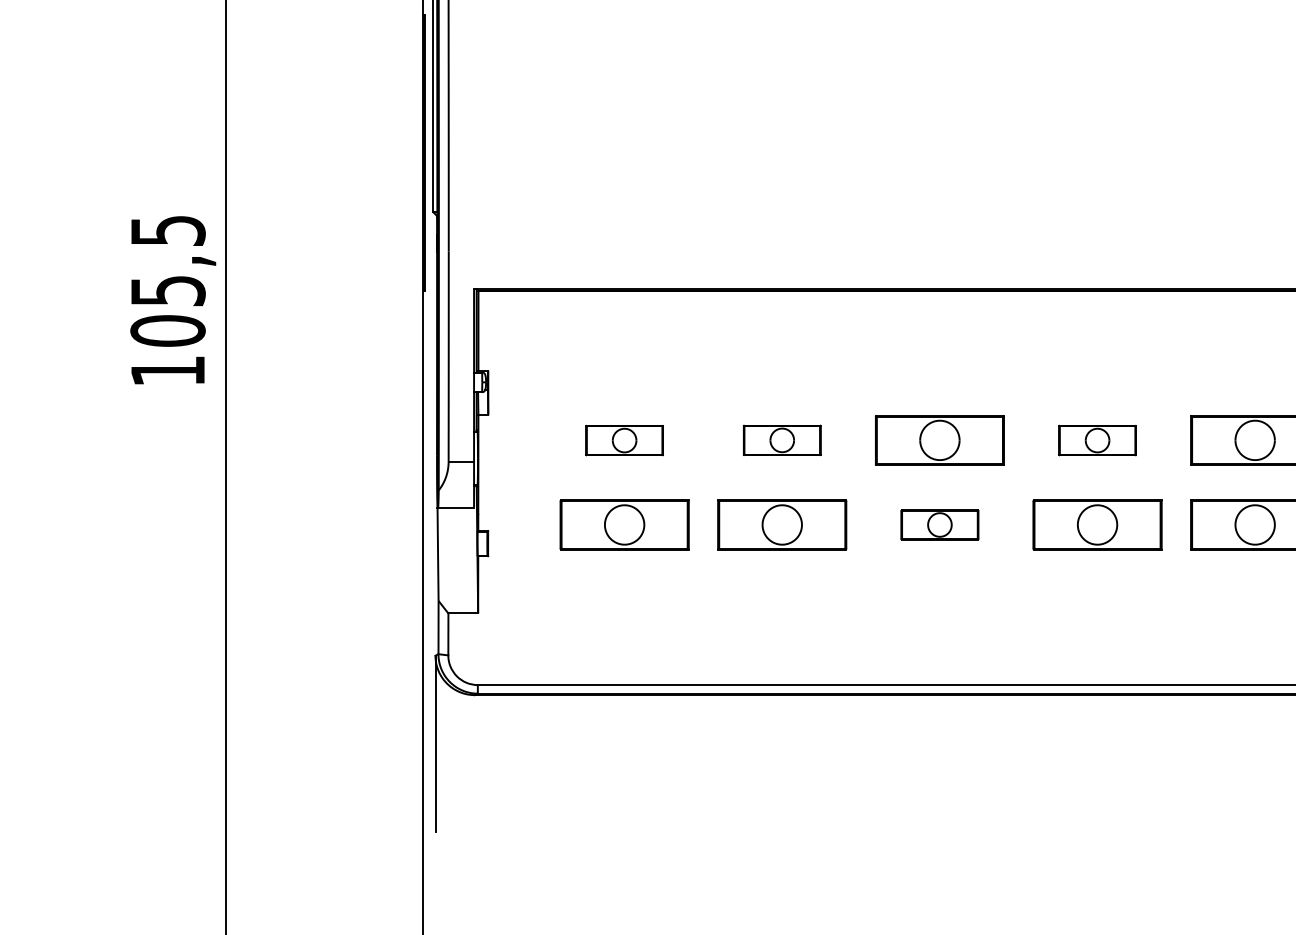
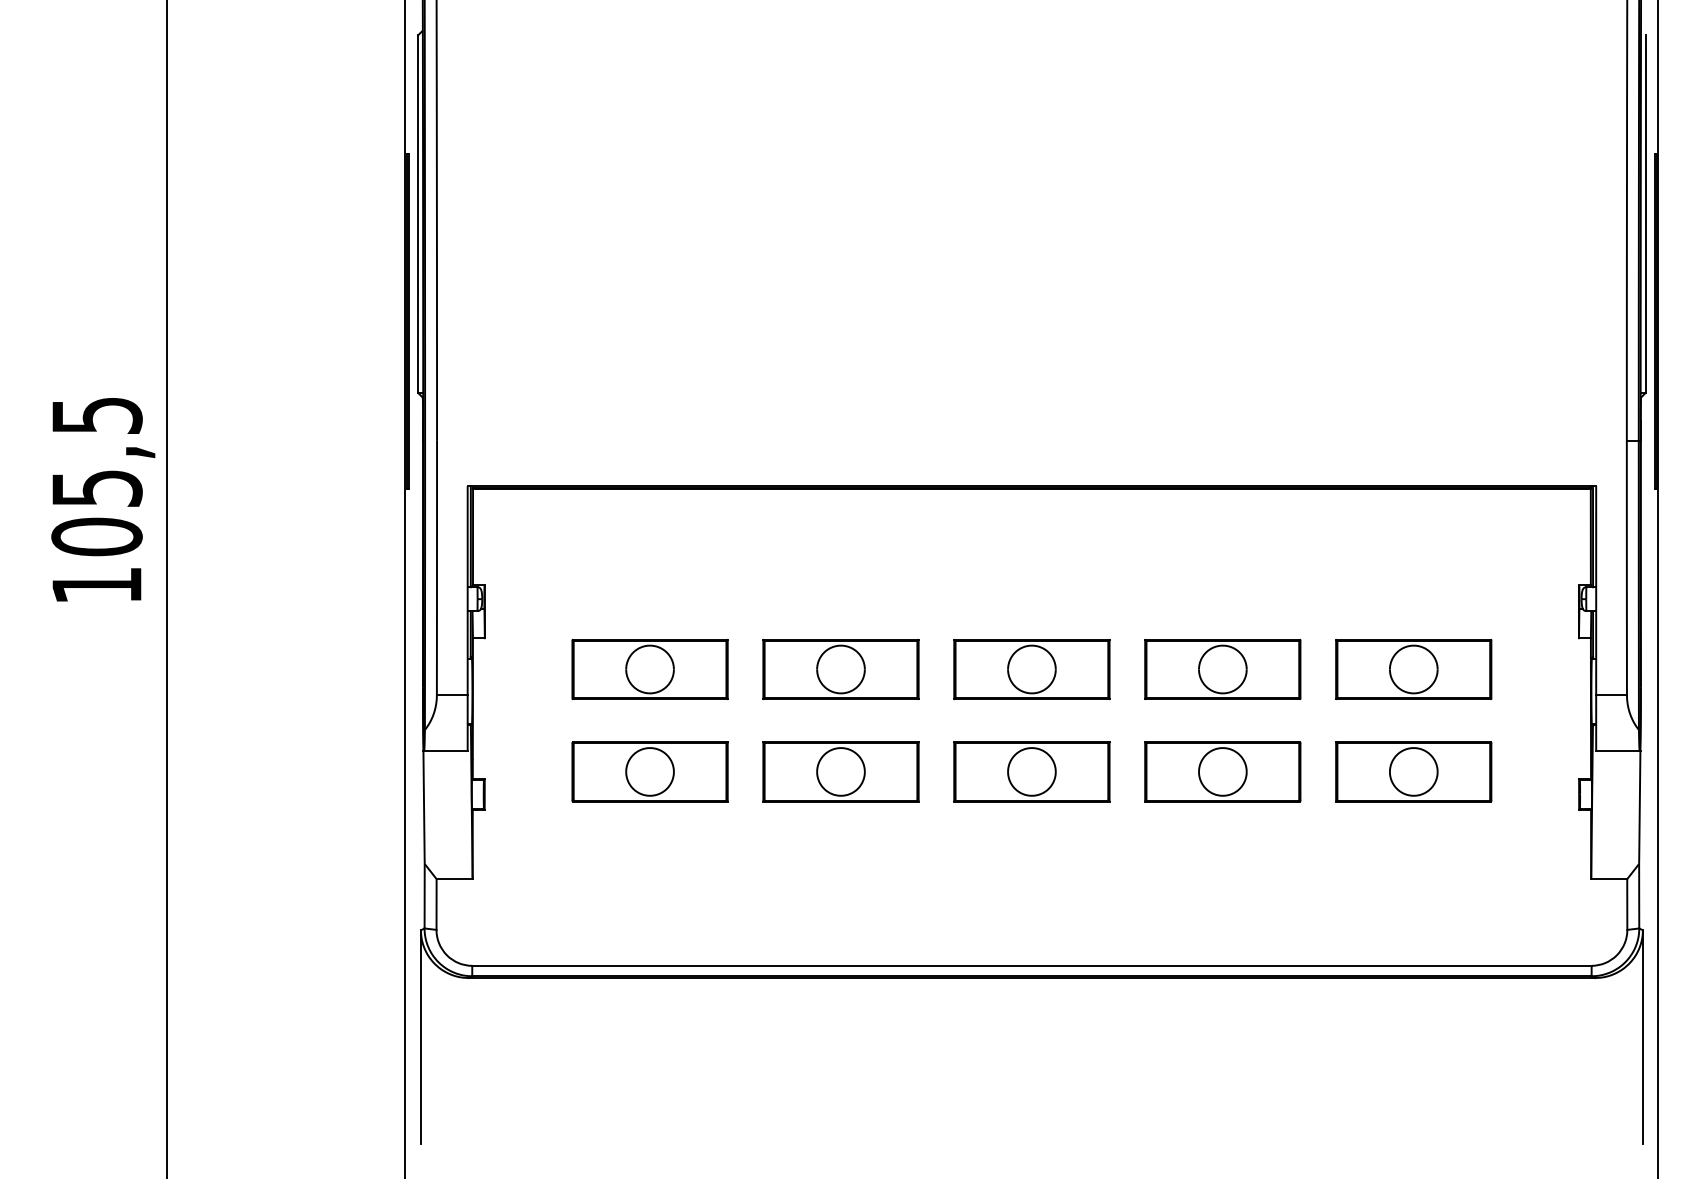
part: (624, 440) -> (649, 669), size x1.67
part: (781, 440) -> (840, 669), size x1.67
part: (1097, 440) -> (1222, 669), size x1.67
part: (939, 524) -> (1031, 771), size x1.67

